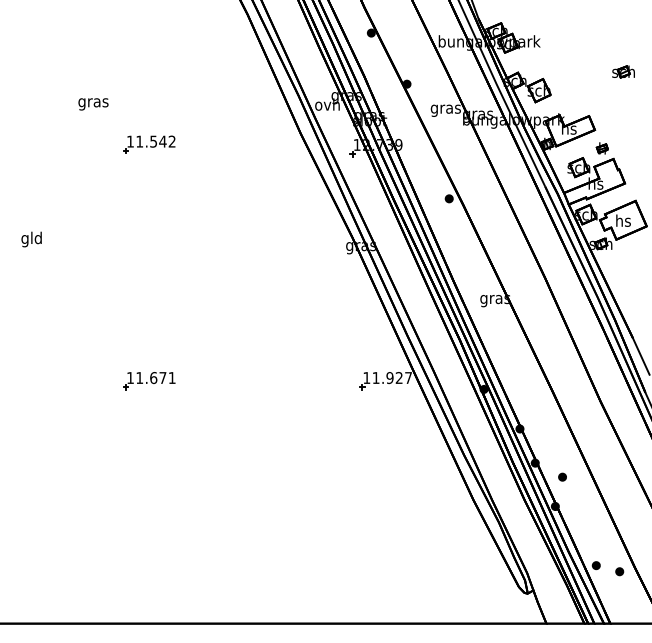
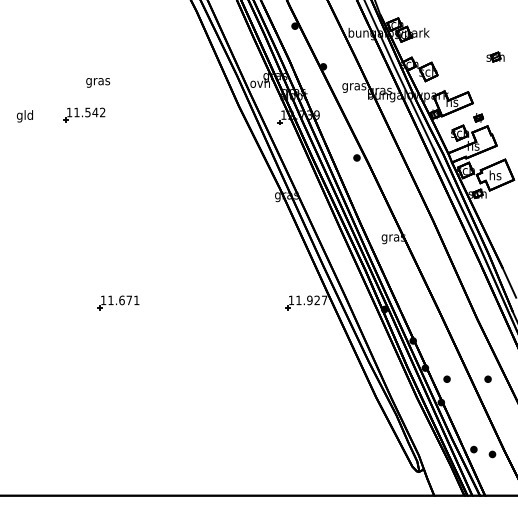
text: (93, 103) -> (98, 82), moved
part: (149, 144) -> (84, 114), moved
text: (31, 239) -> (24, 116), moved
part: (613, 476) -> (487, 378), added

